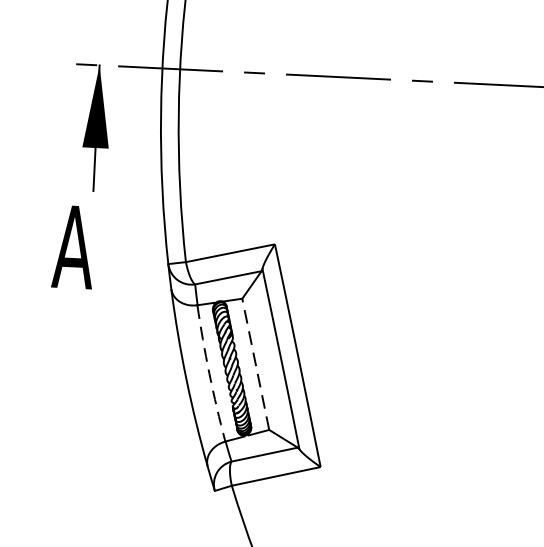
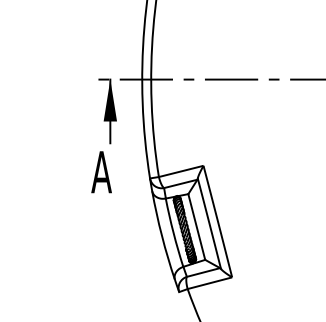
line: (255, 365) -> (196, 227), dashed -> solid
arc: (209, 372) -> (173, 232), dashed -> solid

